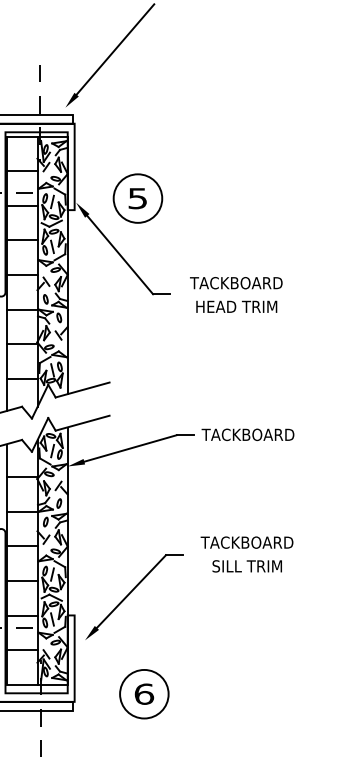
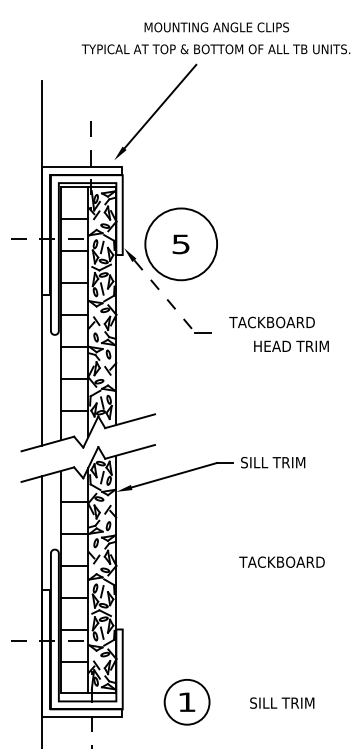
circle: (137, 197) -> (180, 243), size x1.6
line: (120, 255) -> (165, 296), solid -> dashed
text: (236, 305) -> (291, 345), moved
text: (247, 434) -> (282, 462), TACKBOARD -> SILL TRIM
text: (247, 565) -> (282, 702), moved
part: (135, 595) -> (178, 611), removed
text: (144, 694) -> (187, 702), 6 -> 1

